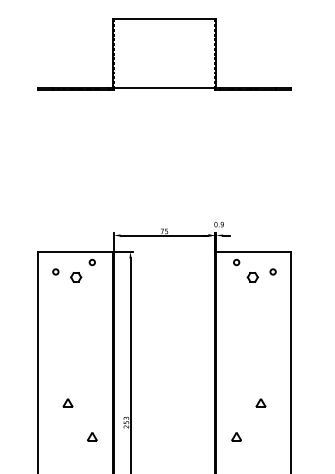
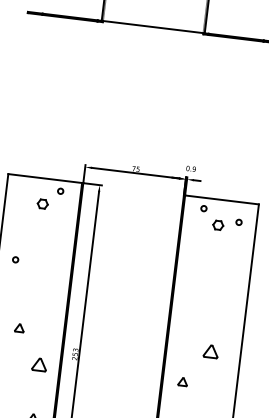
circle: (55, 271) -> (15, 259), moved
part: (260, 402) -> (210, 350), size x1.6
part: (92, 436) -> (39, 364), size x1.6

